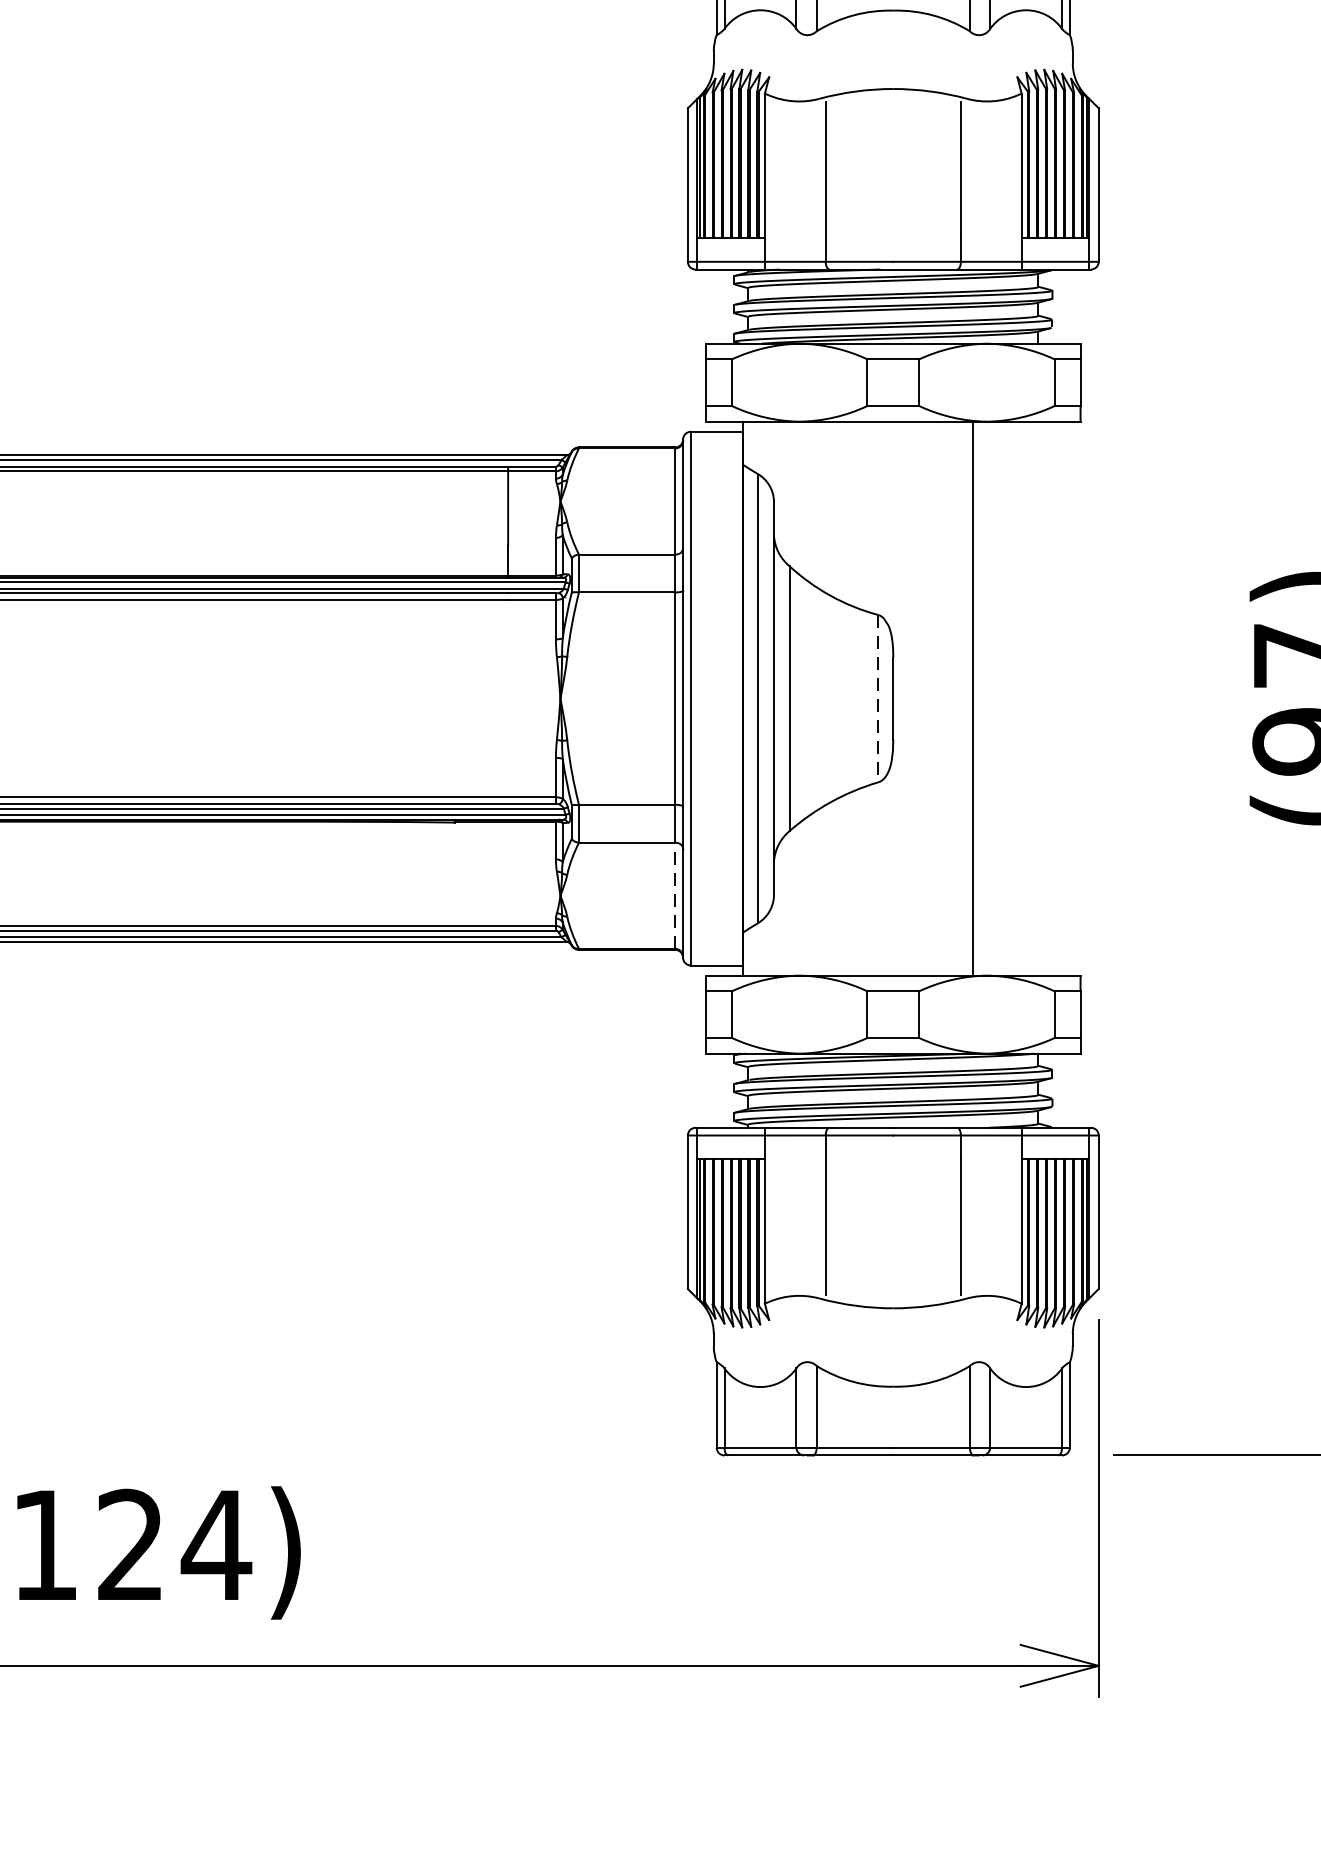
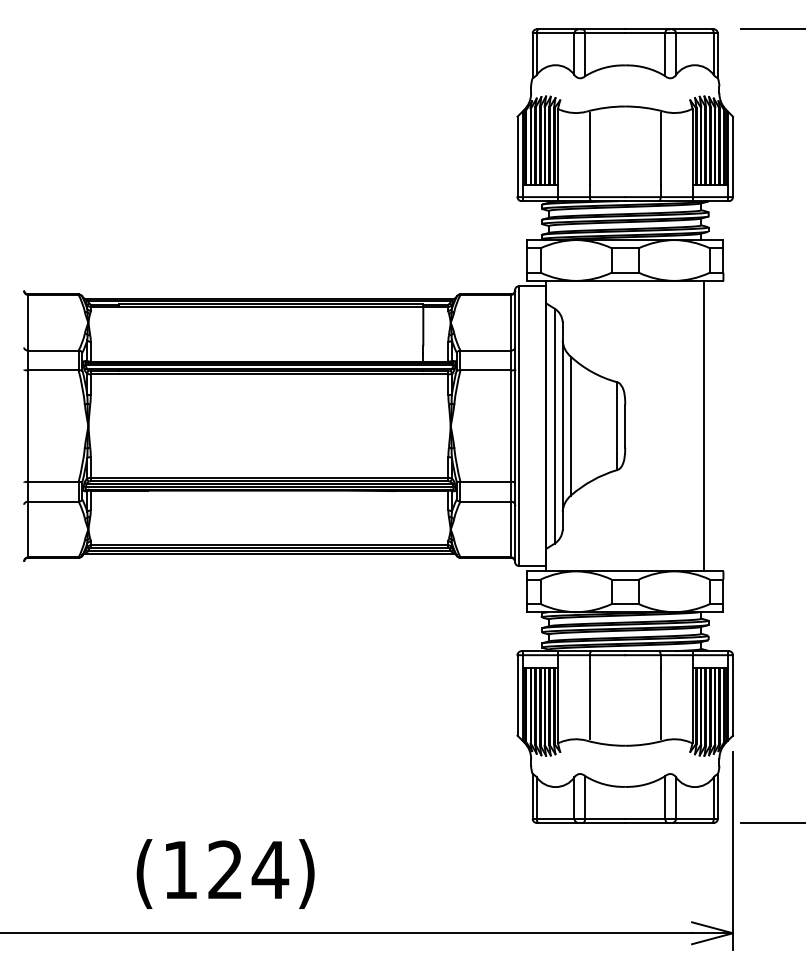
line: (973, 697) -> (704, 425), moved
line: (878, 699) -> (617, 426), dashed -> solid
line: (674, 895) -> (510, 529), dashed -> solid

